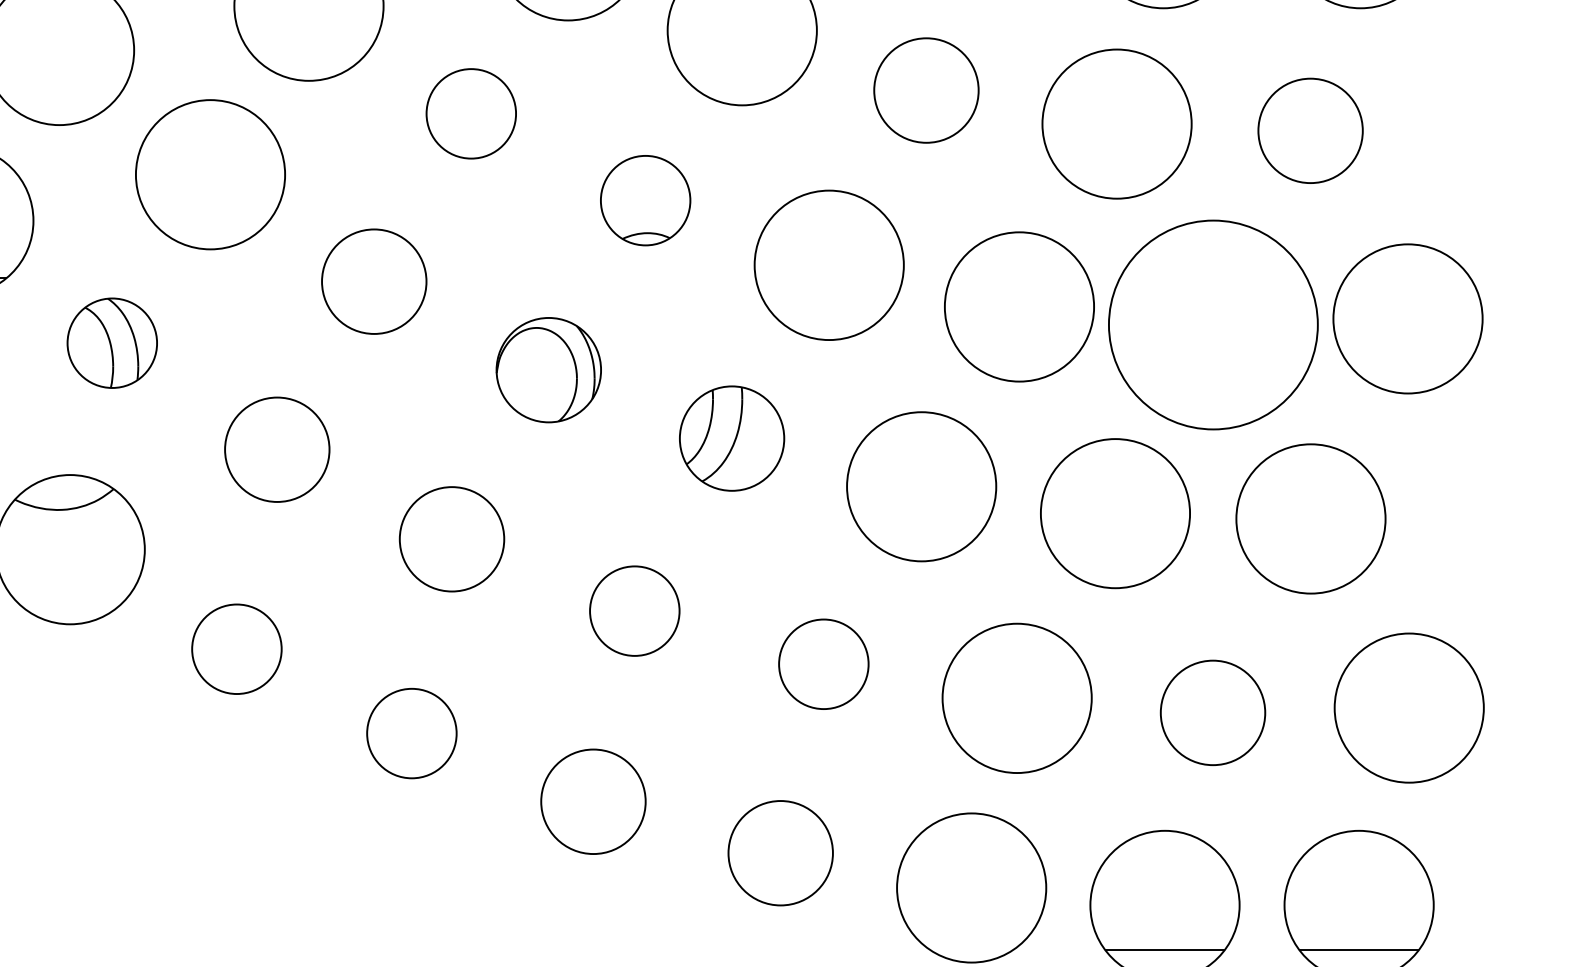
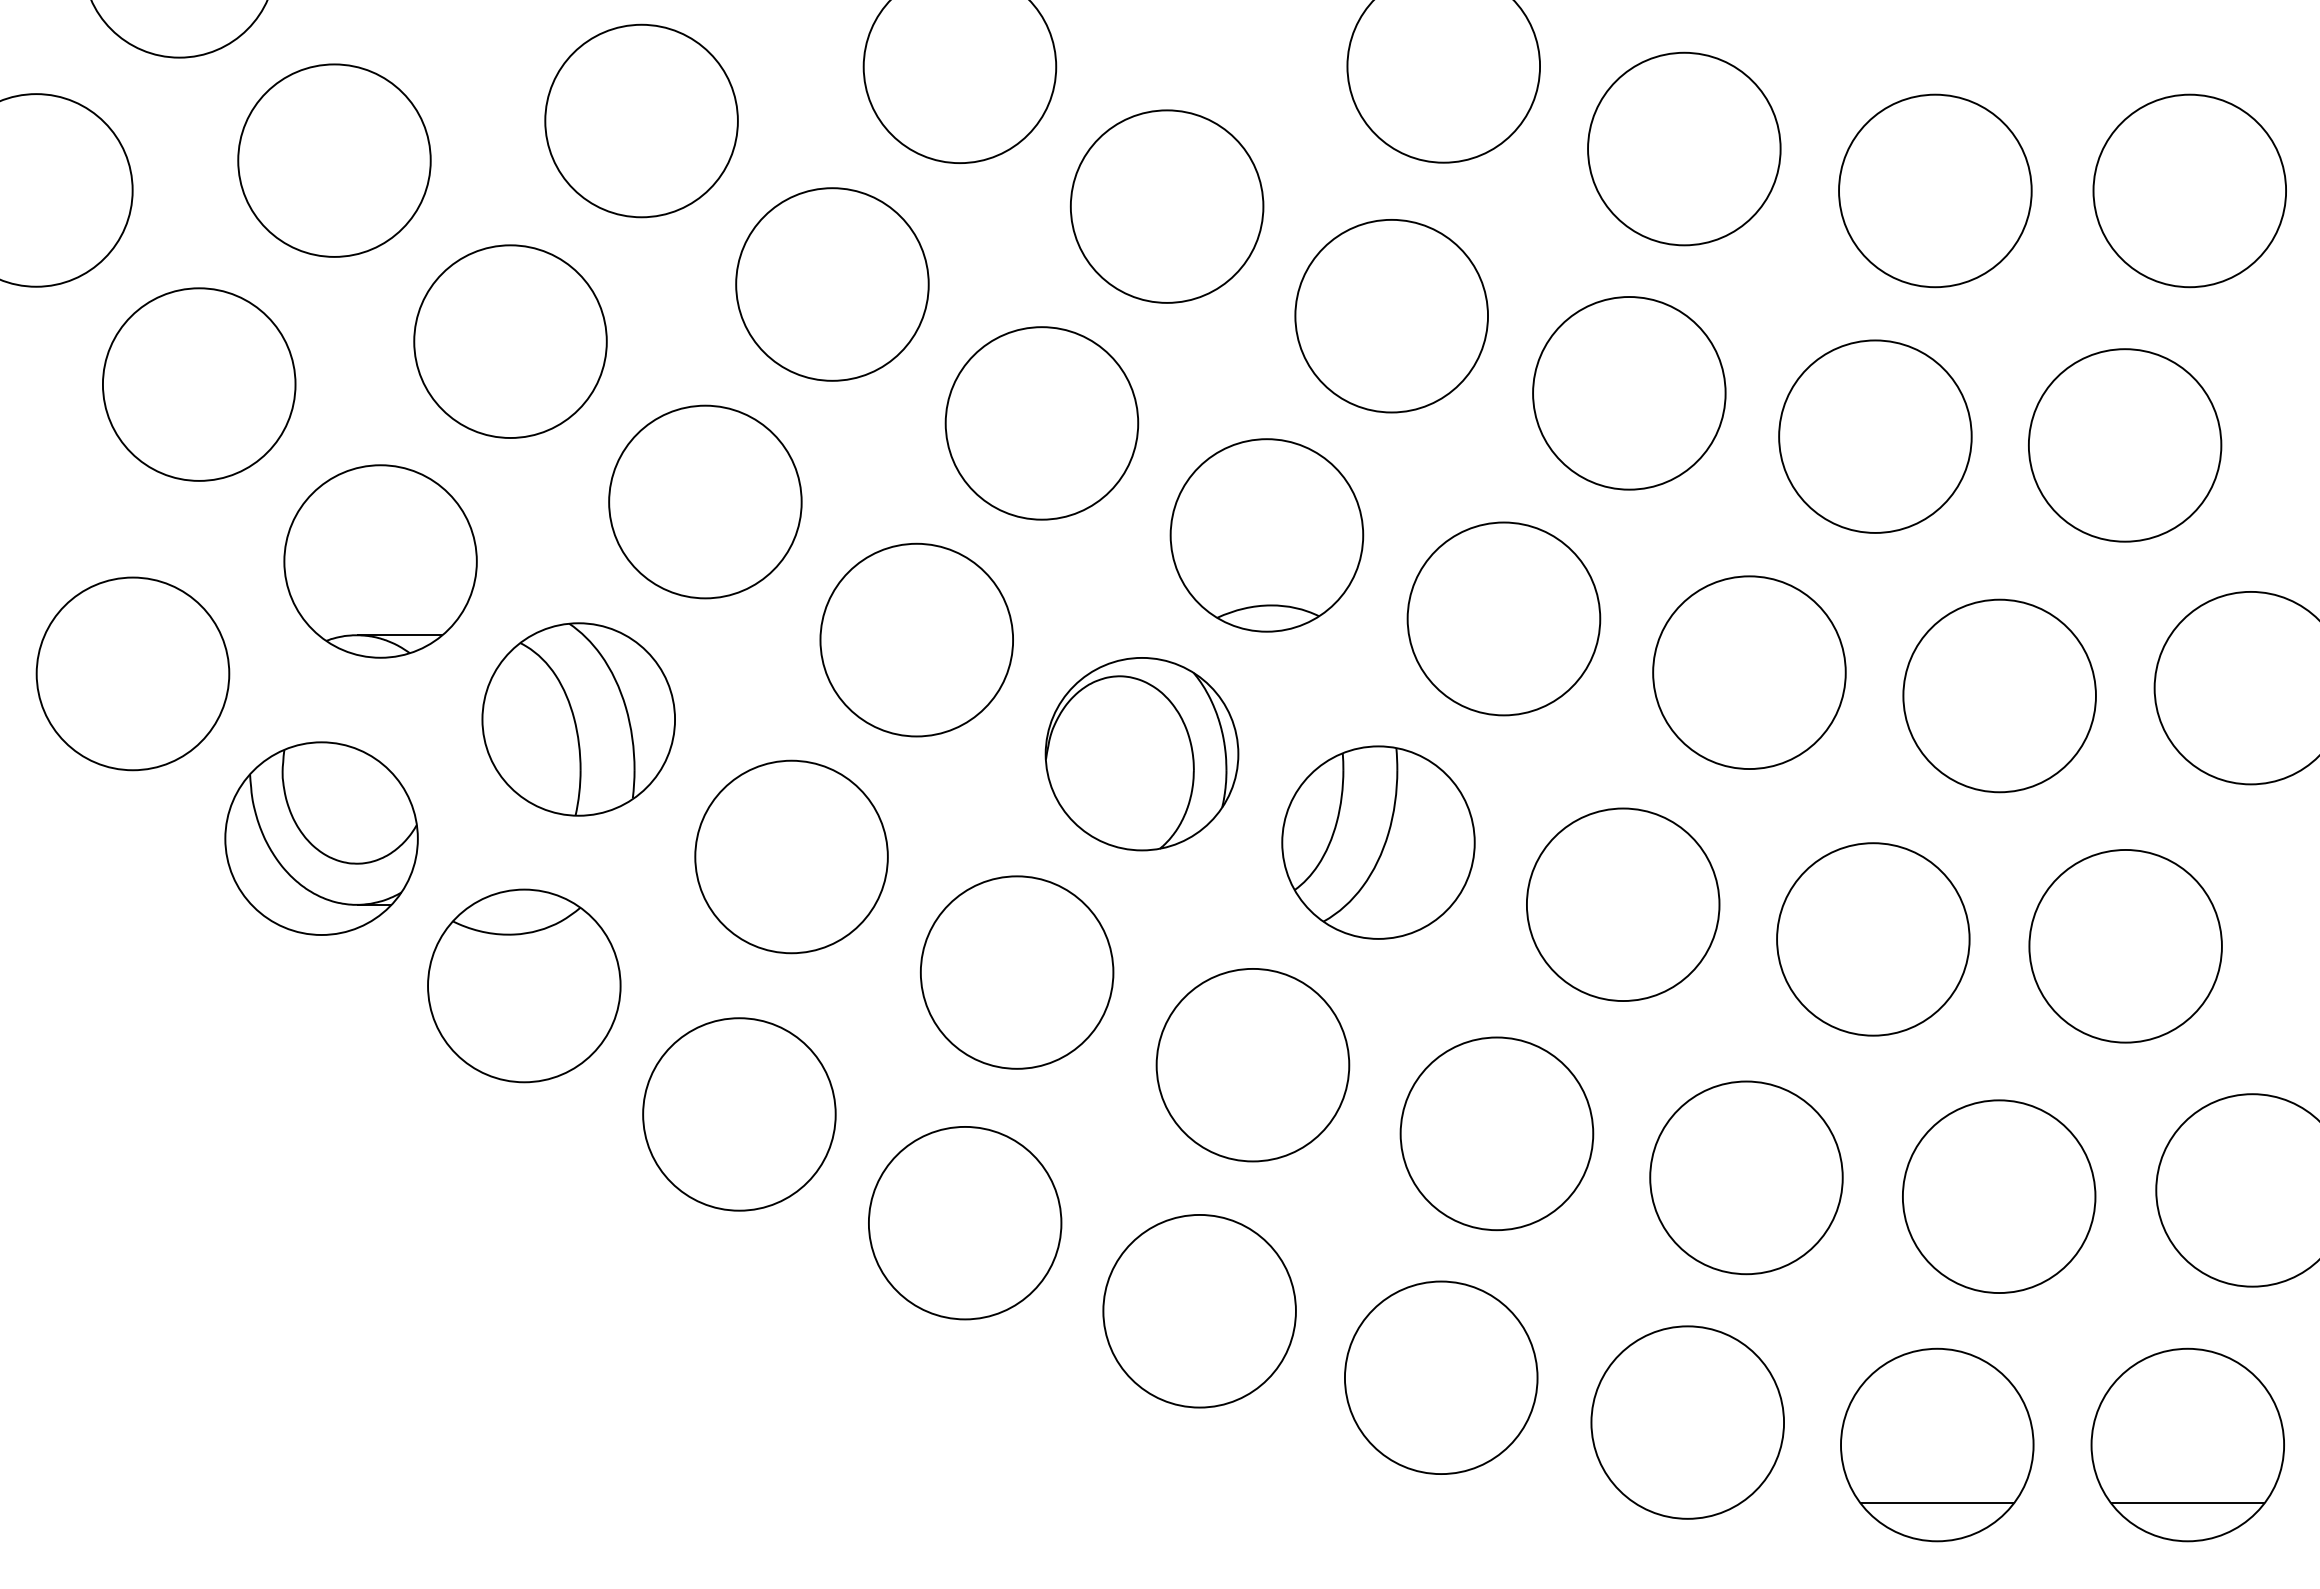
part: (926, 90) -> (1629, 393), size x1.43
part: (470, 113) -> (1041, 423), size x1.67
part: (1310, 130) -> (2125, 445), size x1.43
part: (645, 200) -> (1266, 535), size x1.67
part: (374, 281) -> (916, 639), size x1.43
part: (1213, 324) -> (1999, 695), size x0.71
part: (112, 343) -> (578, 719), size x1.67
part: (548, 370) -> (1141, 754), size x1.43
part: (732, 438) -> (1378, 842), size x1.43
part: (277, 449) -> (791, 856), size x1.43
part: (451, 539) -> (1016, 972), size x1.43
part: (634, 611) -> (1252, 1065), size x1.67
part: (236, 649) -> (739, 1114), size x1.67
part: (823, 664) -> (1496, 1133), size x1.67
part: (1213, 712) -> (1999, 1196), size x1.43
part: (412, 733) -> (965, 1223), size x1.67
part: (593, 801) -> (1199, 1311), size x1.43
part: (780, 853) -> (1441, 1377), size x1.43

